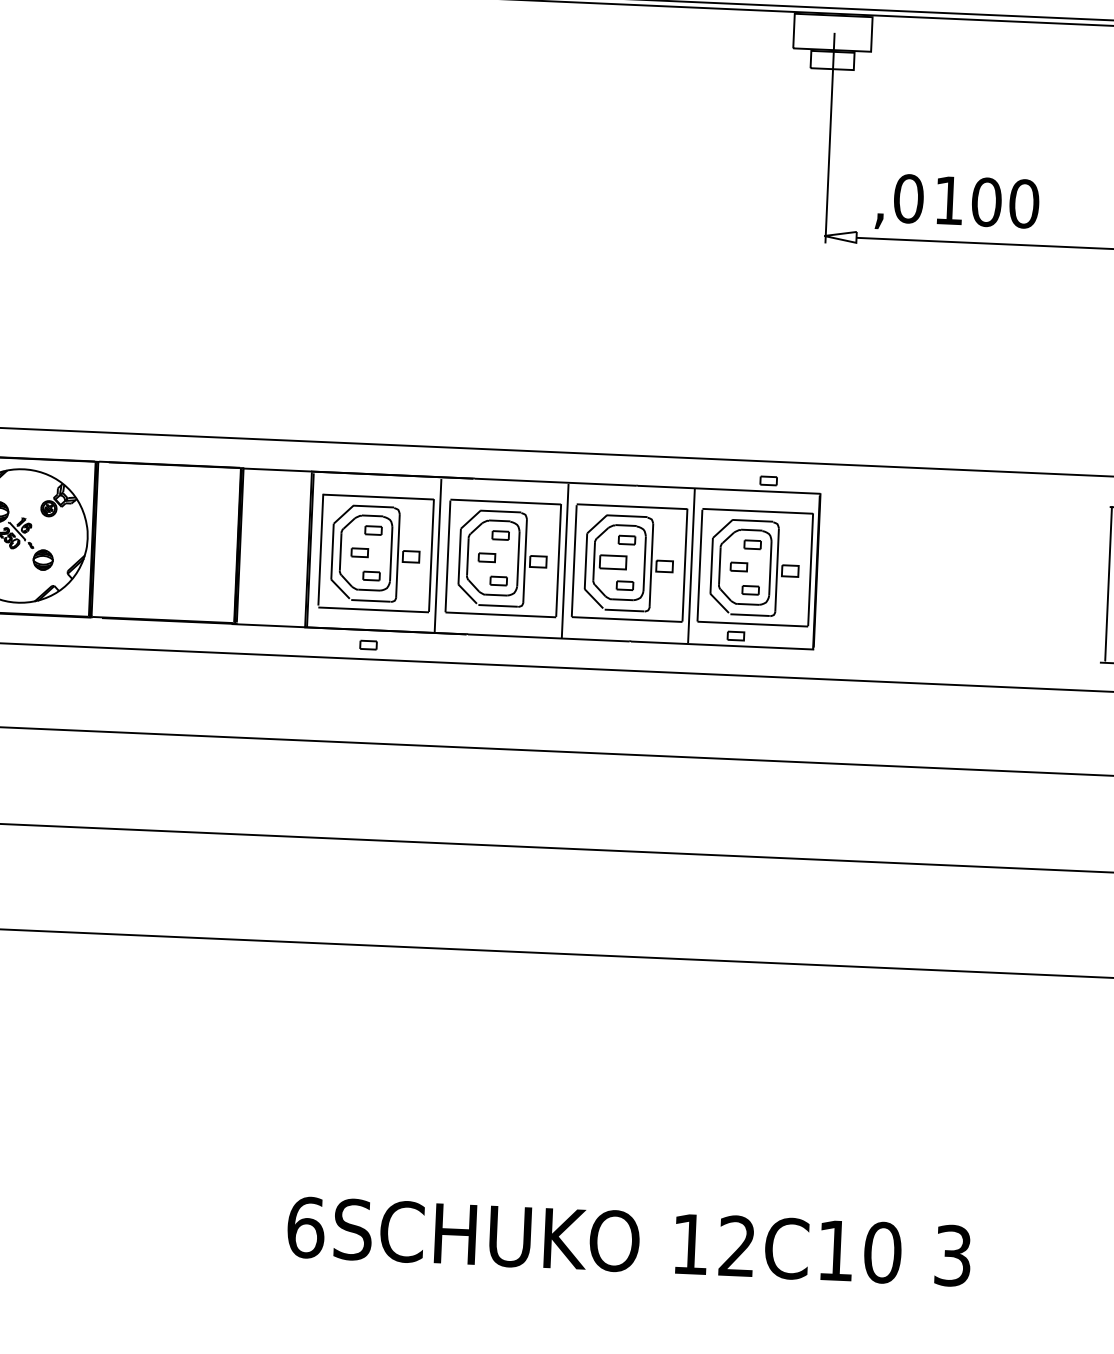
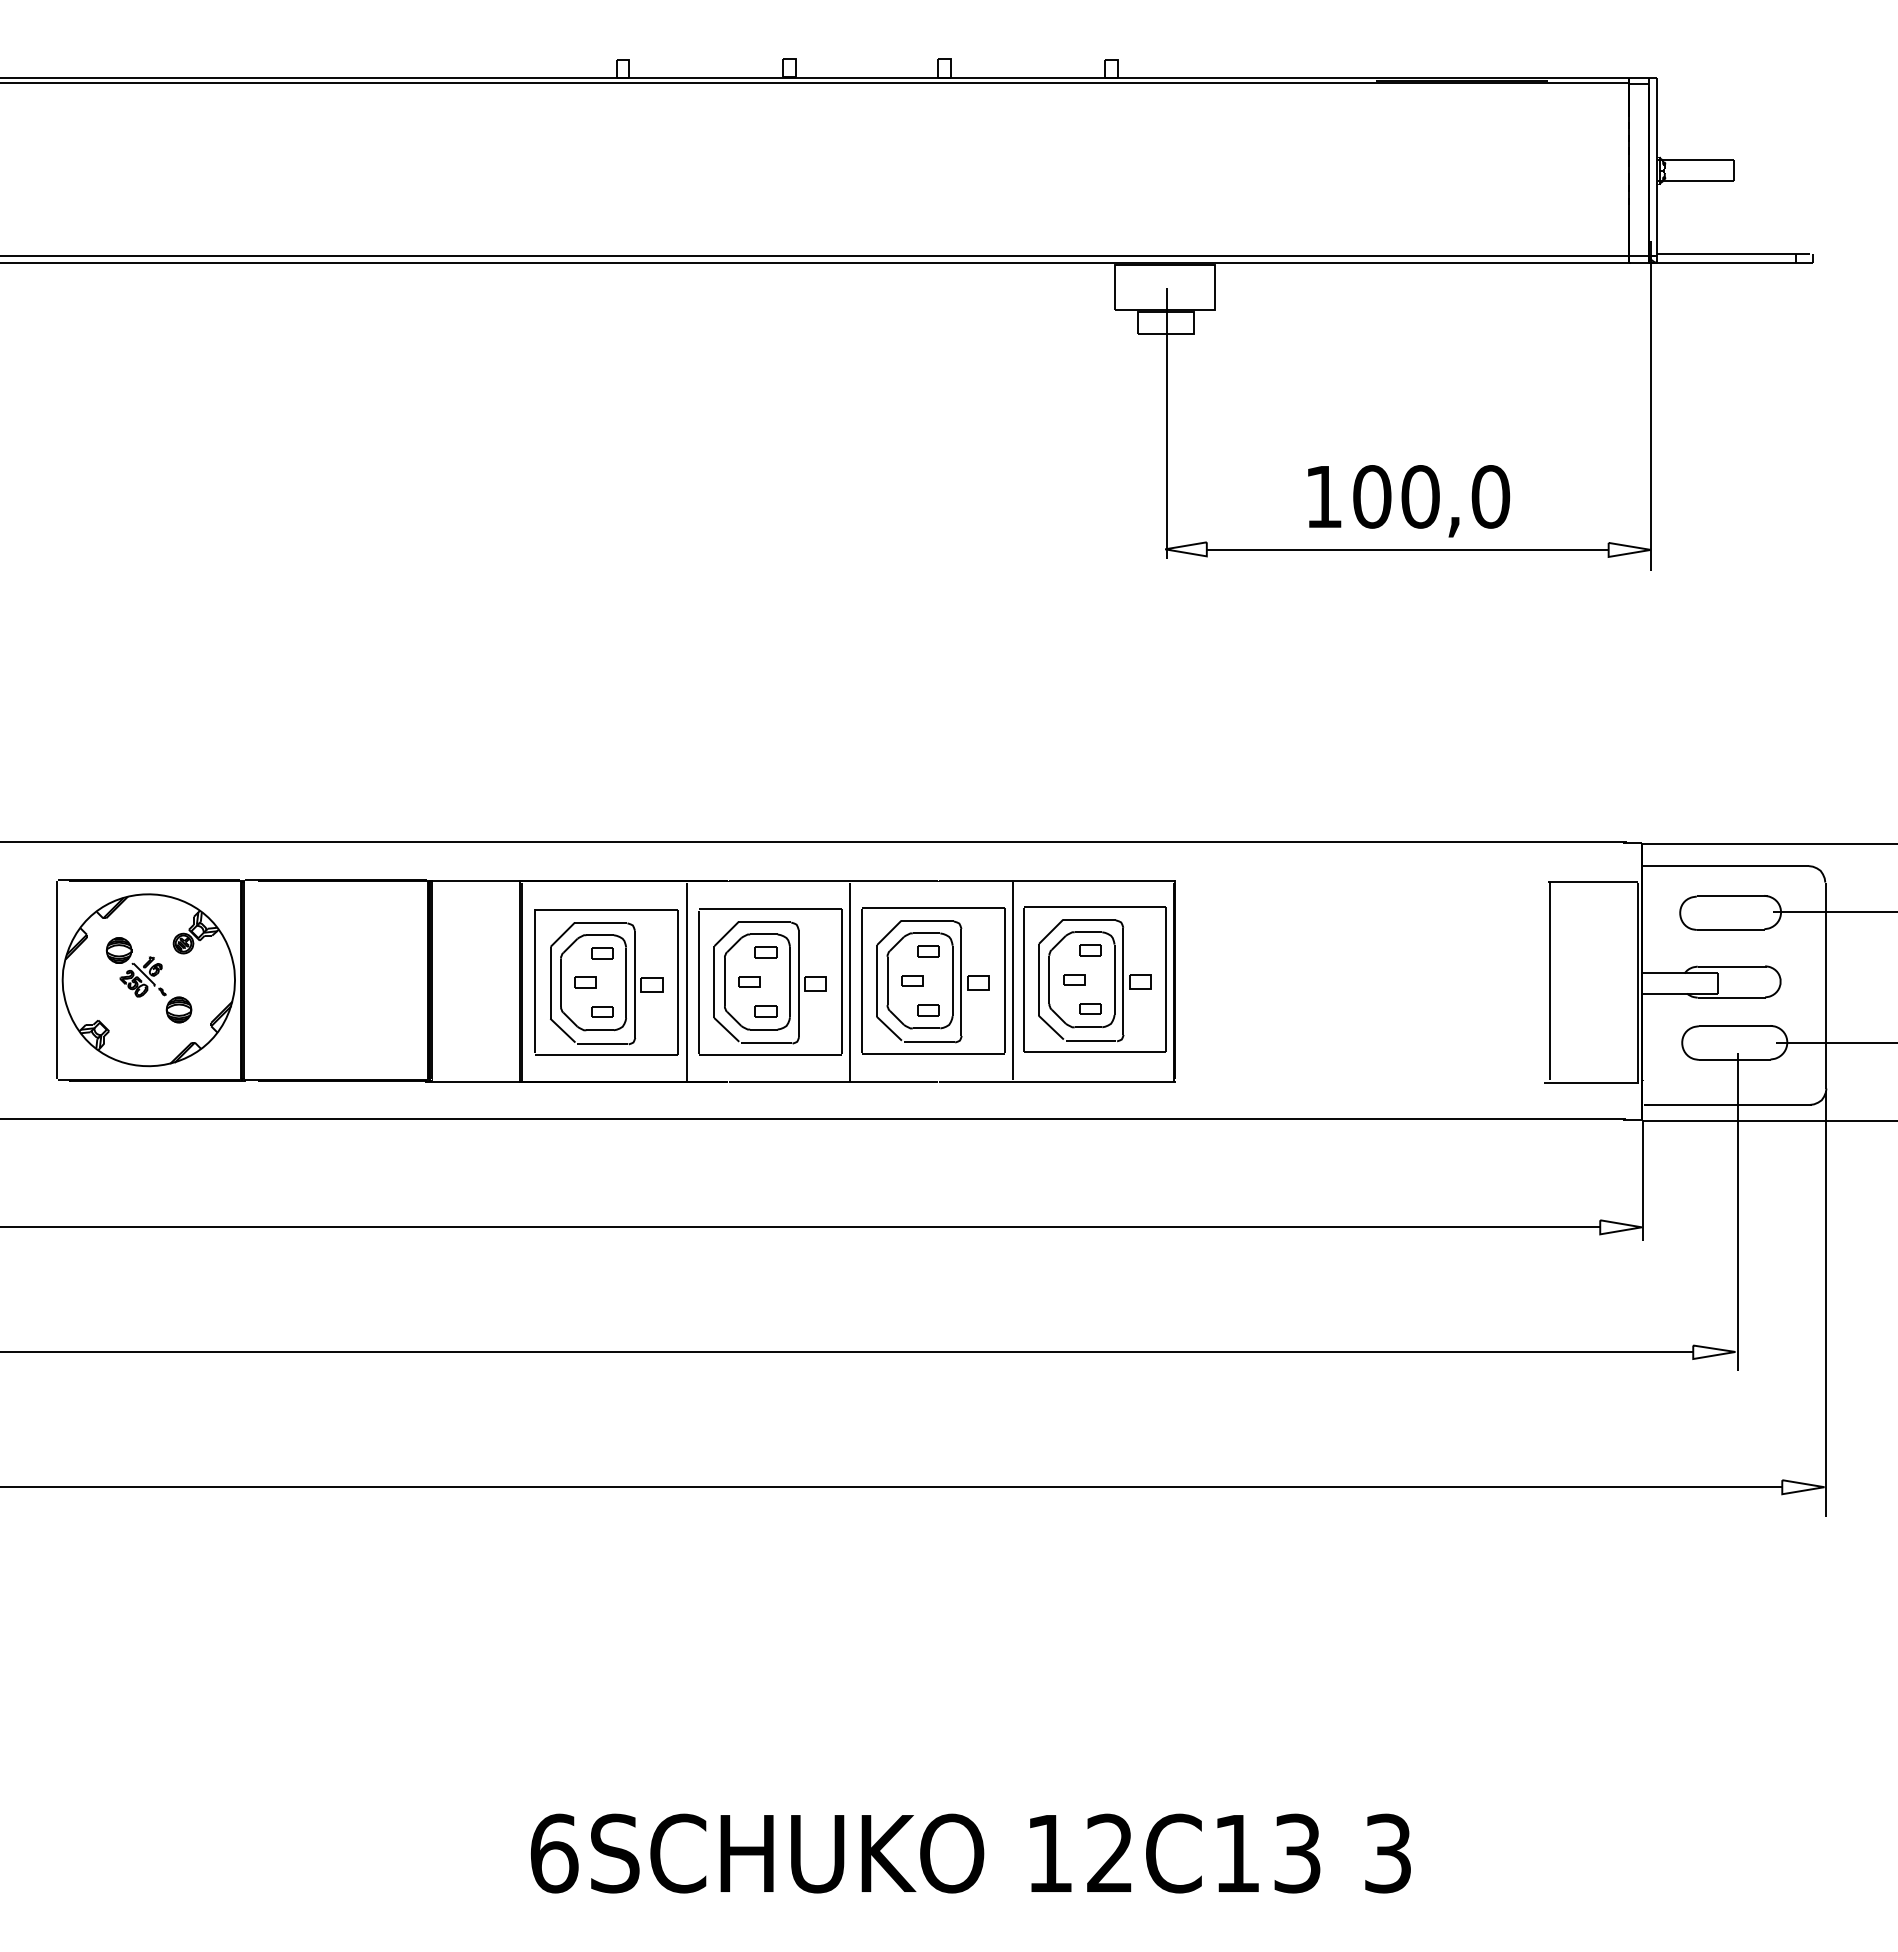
text: (899, 202) -> (1478, 501), moved
part: (768, 480) -> (1107, 867), removed
part: (613, 562) -> (912, 980), size x0.62
part: (736, 635) -> (1074, 1068), removed
part: (368, 644) -> (602, 1100), removed
text: (882, 1252) -> (1297, 1853), 12C10 -> 12C13

